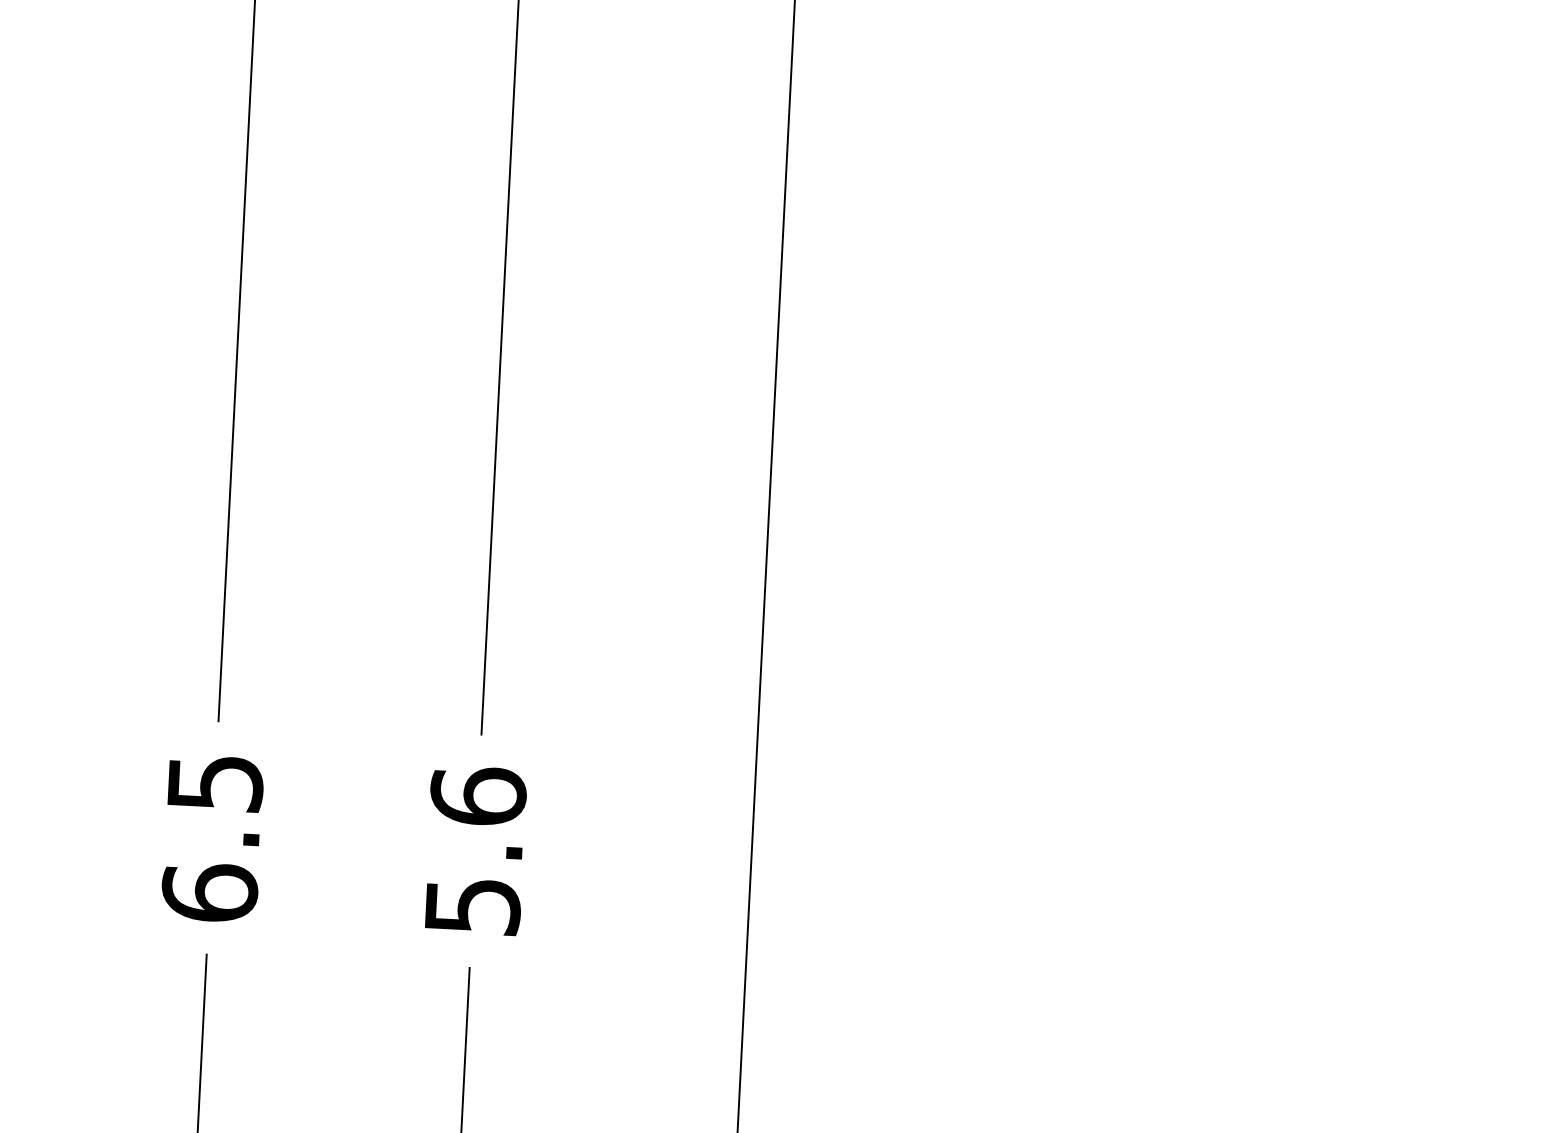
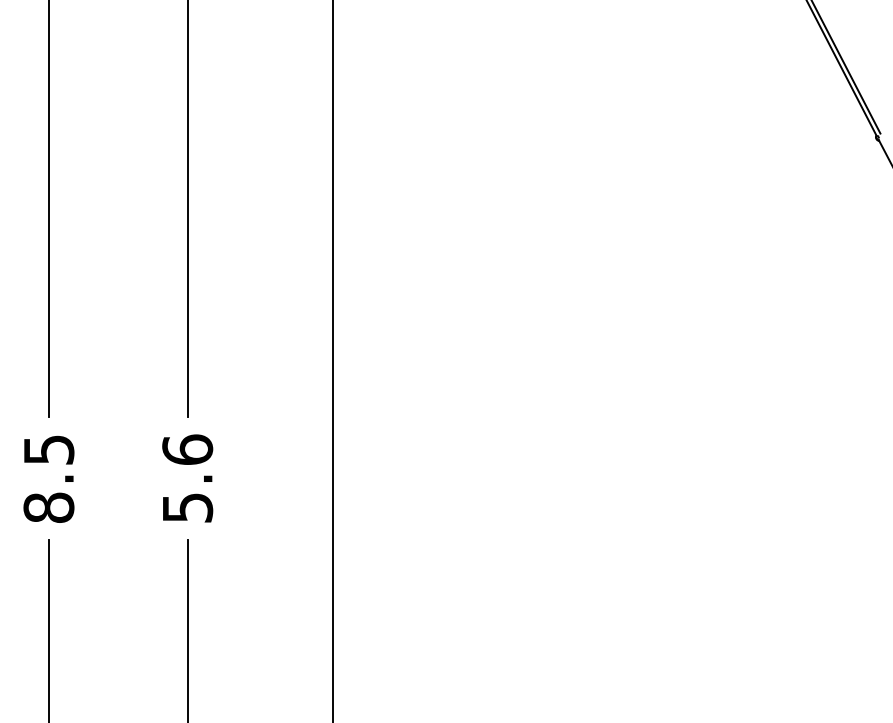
text: (209, 892) -> (48, 507), 6.5 -> 8.5

